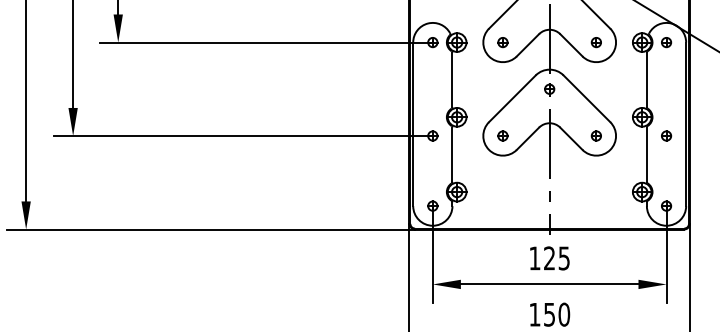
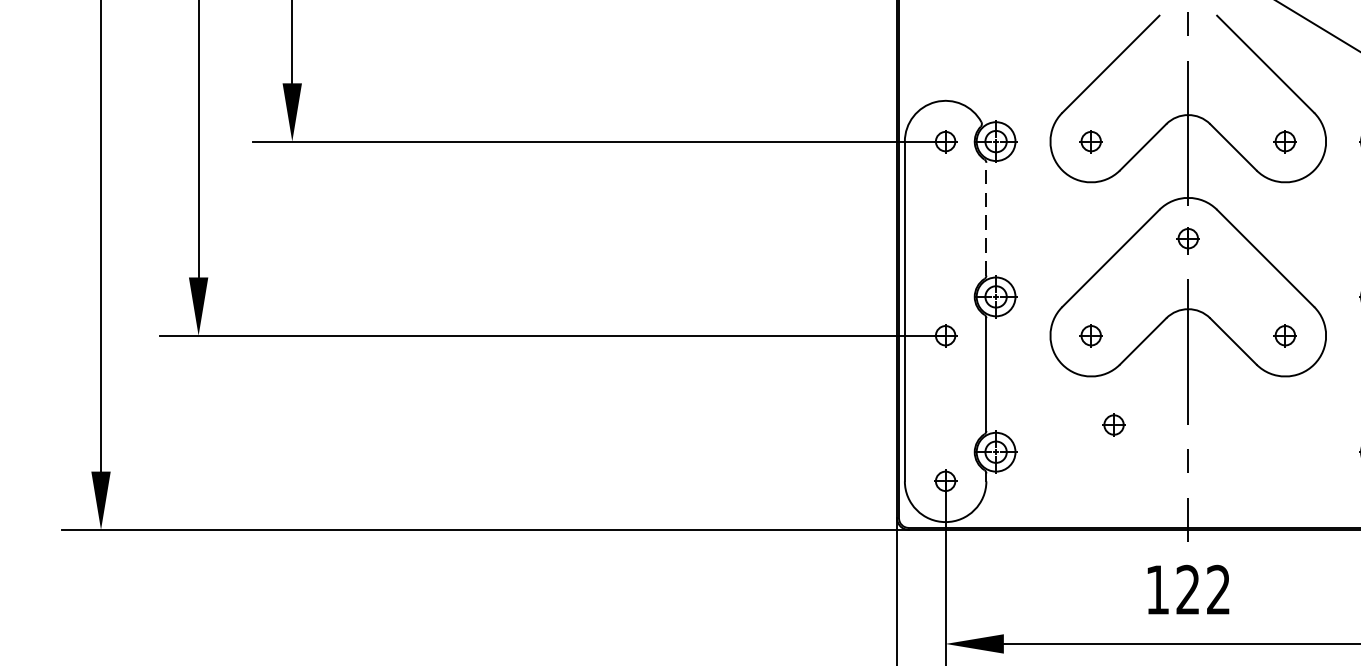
line: (452, 79) -> (986, 218), solid -> dashed
part: (513, 178) -> (1113, 423), added
text: (563, 258) -> (1216, 590), 125 -> 122

